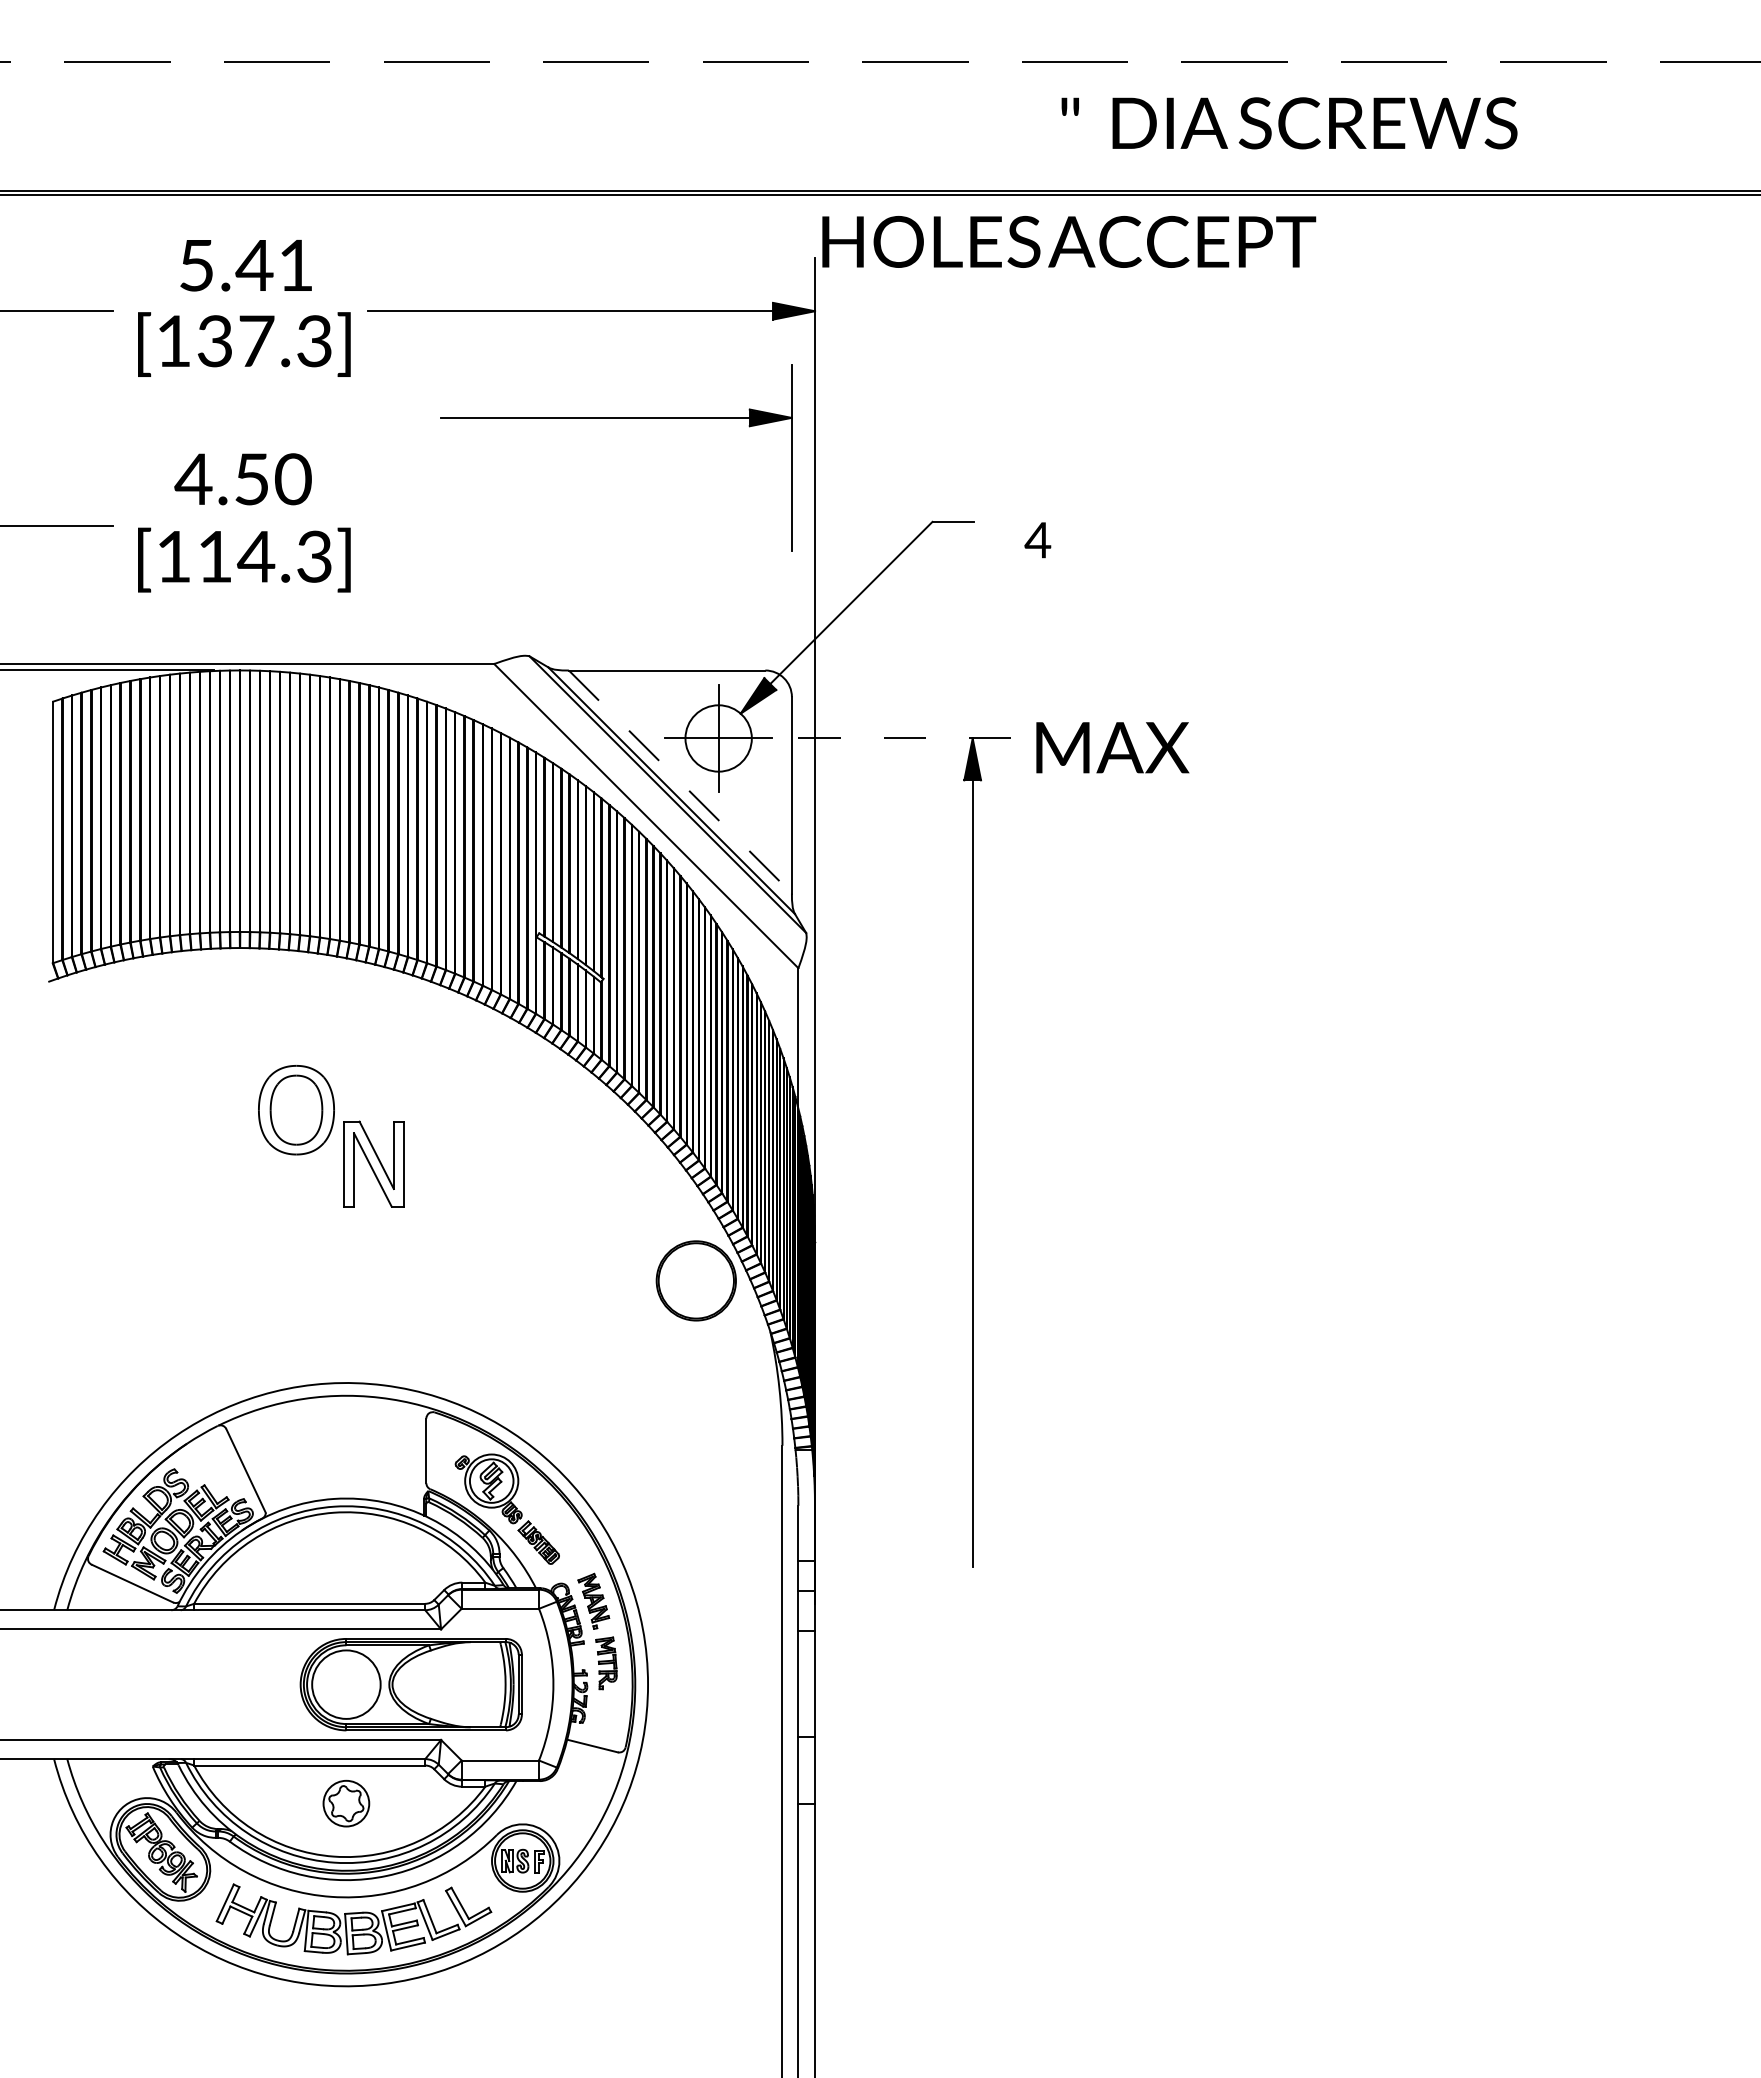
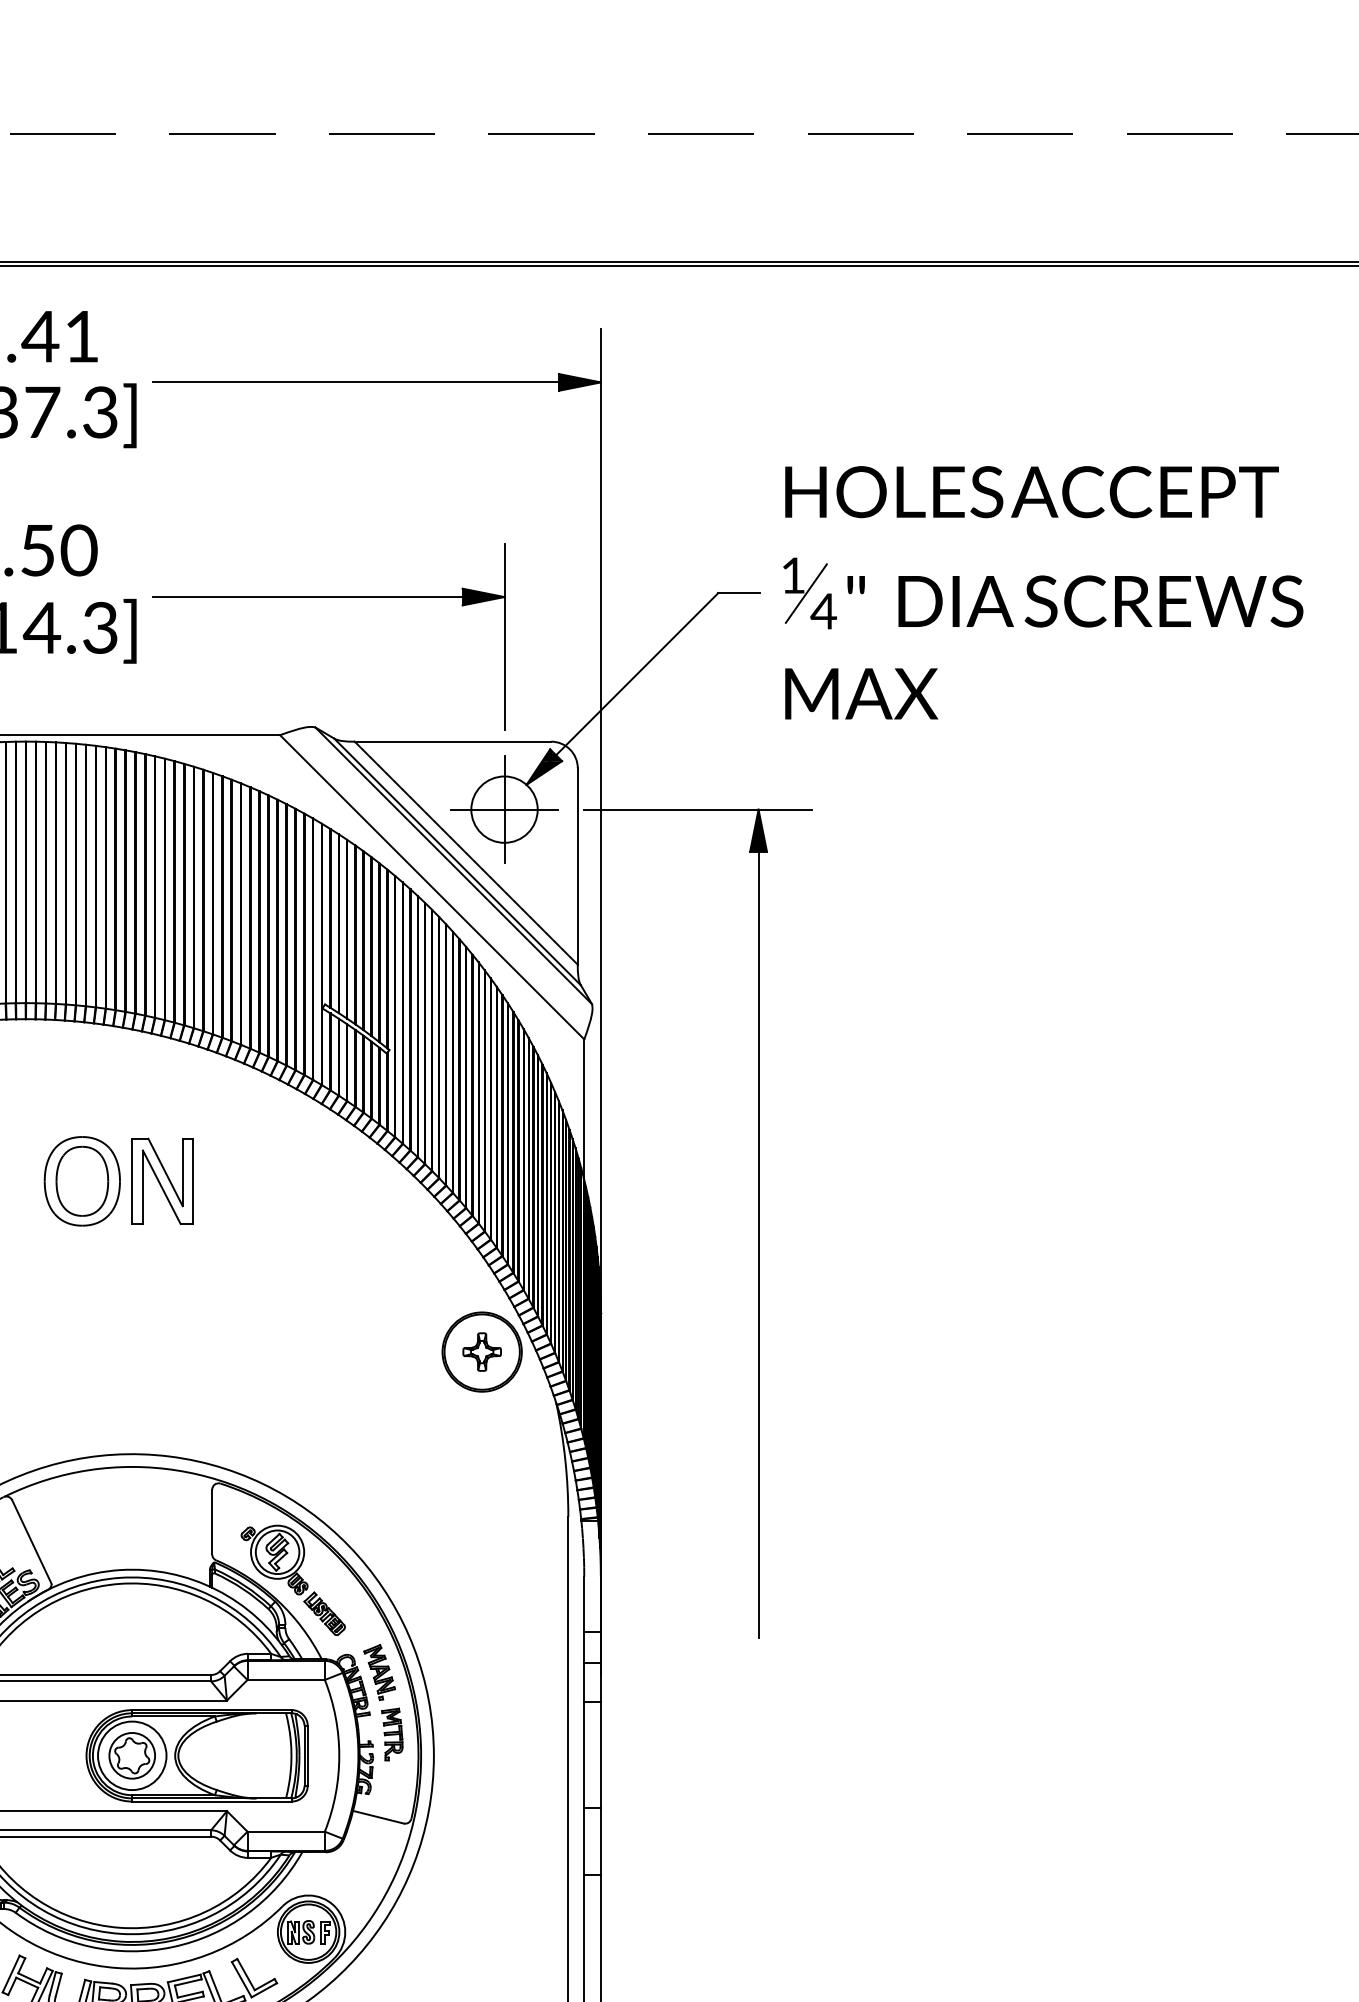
text: (1289, 123) -> (1075, 601), moved
text: (1069, 241) -> (1032, 491), moved
part: (616, 418) -> (329, 597), moved
part: (1019, 519) -> (805, 590), added
line: (912, 738) -> (698, 809), dashed -> solid
text: (1112, 747) -> (861, 693), moved
line: (680, 782) -> (466, 853), dashed -> solid
part: (373, 1163) -> (162, 1180), moved
part: (696, 1280) -> (482, 1351), added
part: (346, 1803) -> (132, 1755), moved

